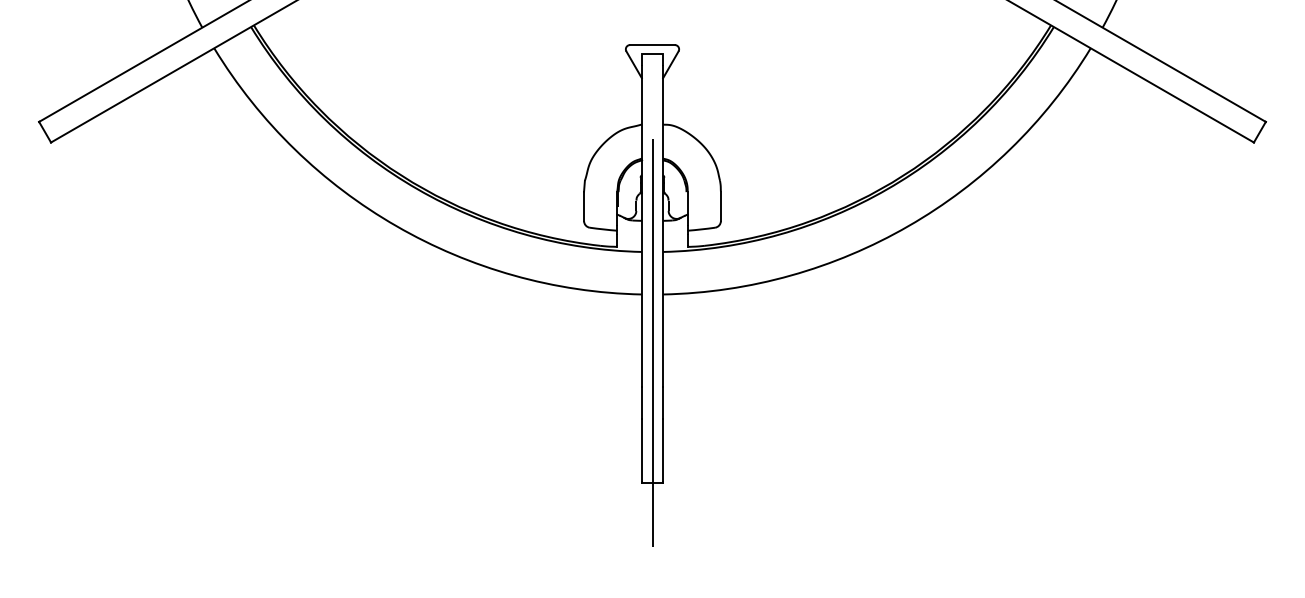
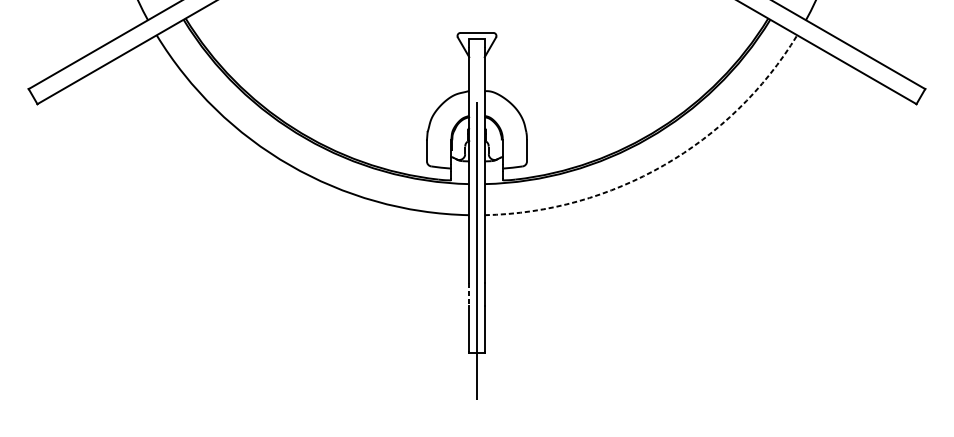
arc: (908, 226) -> (664, 165), solid -> dashed
line: (641, 403) -> (468, 294), solid -> dashed

